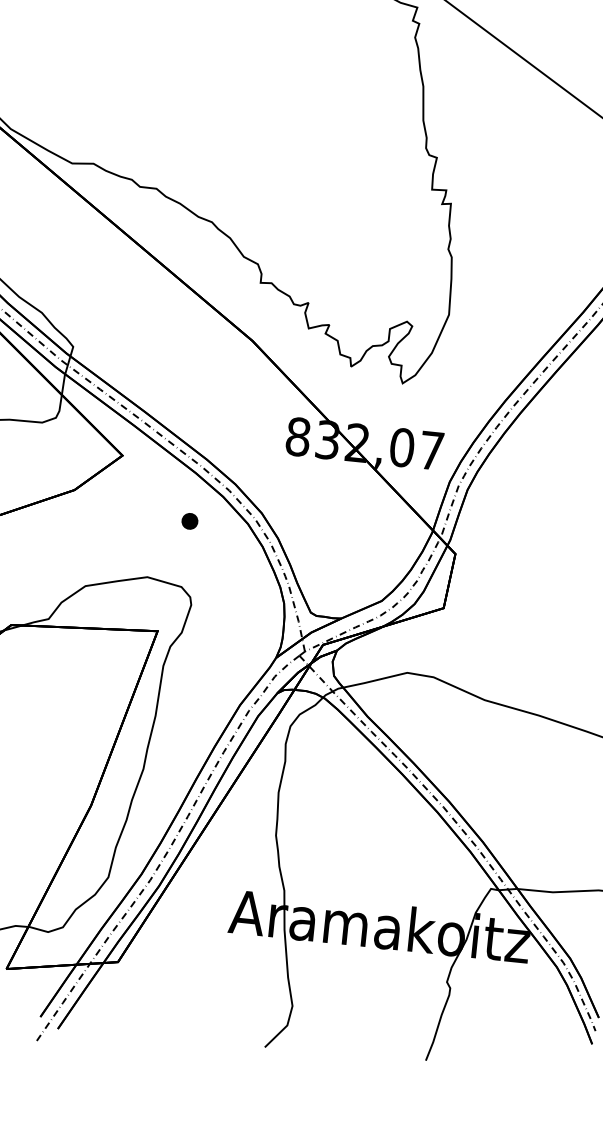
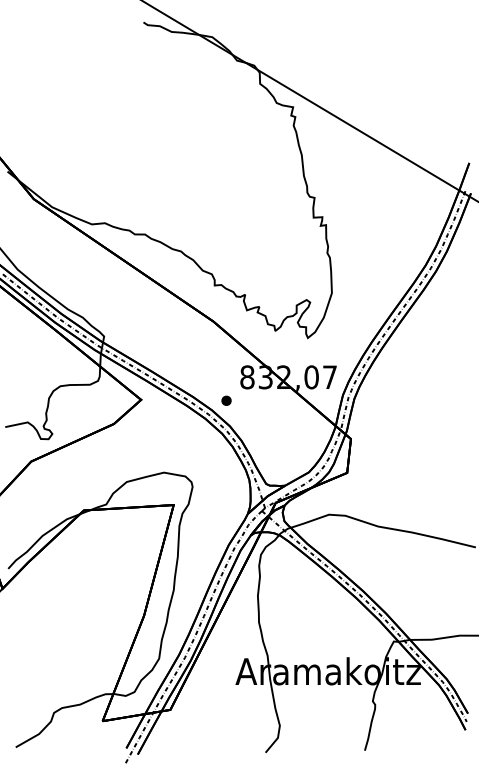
part: (189, 520) -> (226, 400), moved

